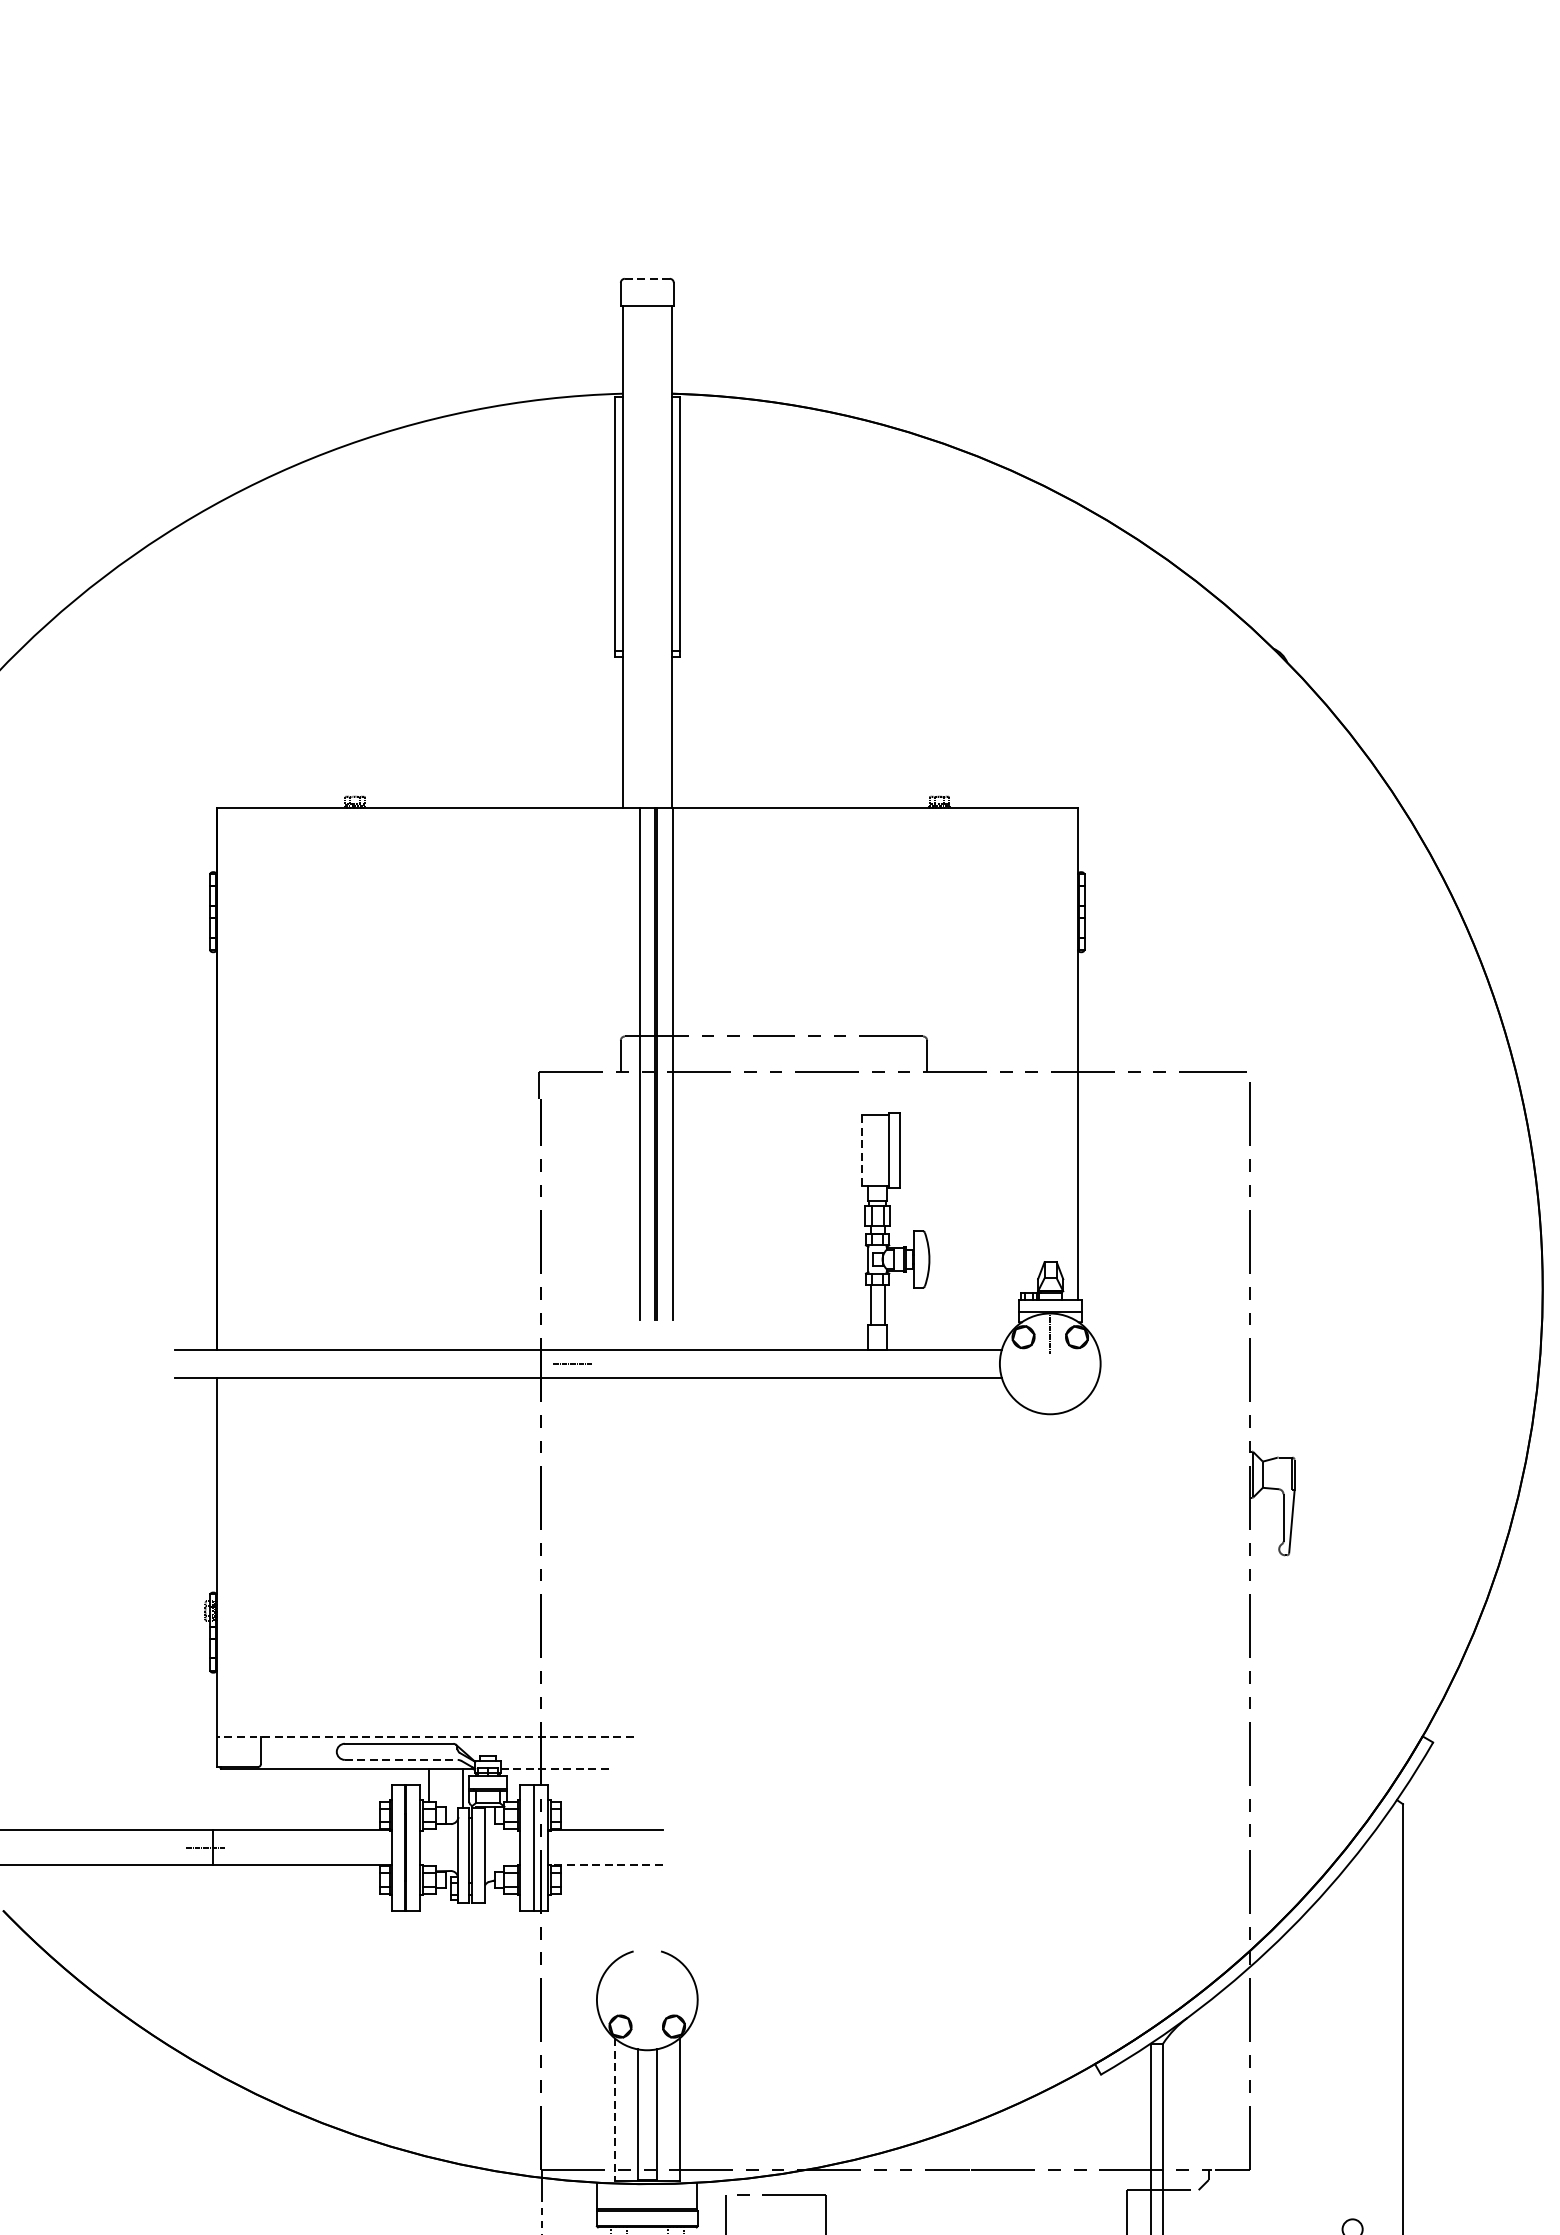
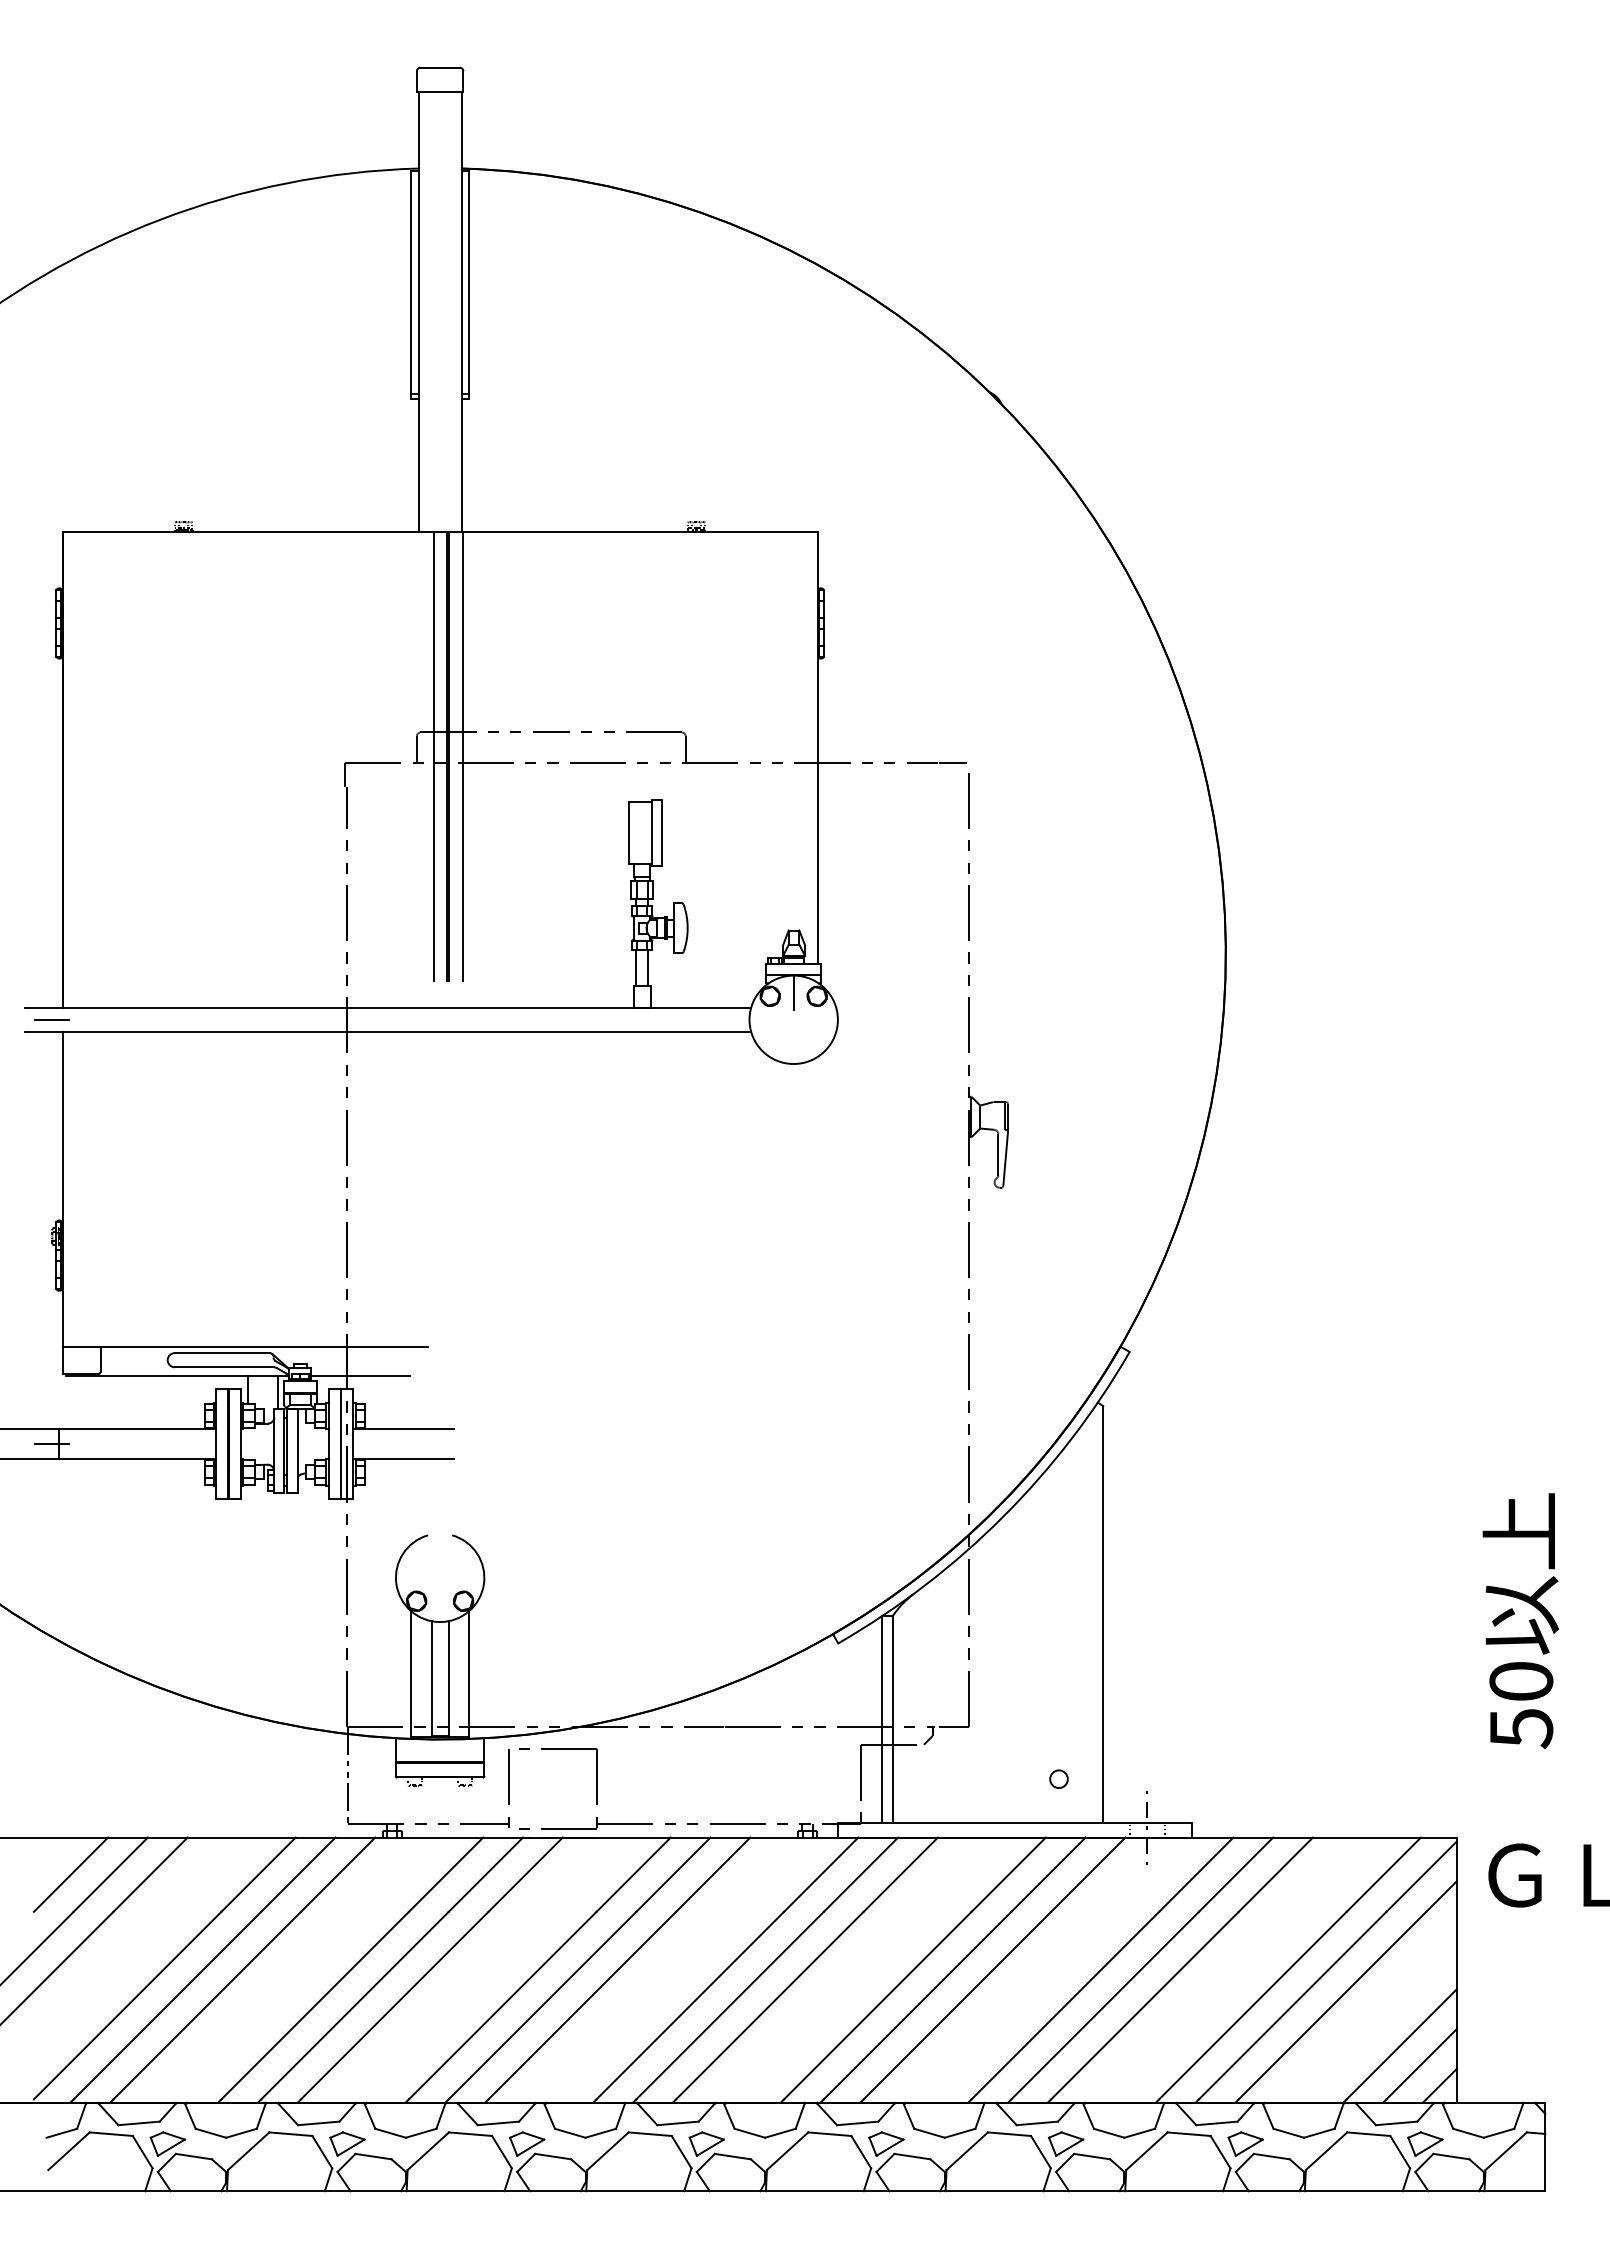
line: (647, 278) -> (440, 67), dashed -> solid
line: (861, 1150) -> (628, 832), dashed -> solid
line: (571, 1363) -> (51, 1019), moved
line: (425, 1736) -> (245, 1346), dashed -> solid
line: (401, 1760) -> (224, 1367), dashed -> solid
line: (556, 1769) -> (360, 1375), dashed -> solid
line: (605, 1865) -> (403, 1459), dashed -> solid
line: (614, 2108) -> (411, 1673), dashed -> solid

